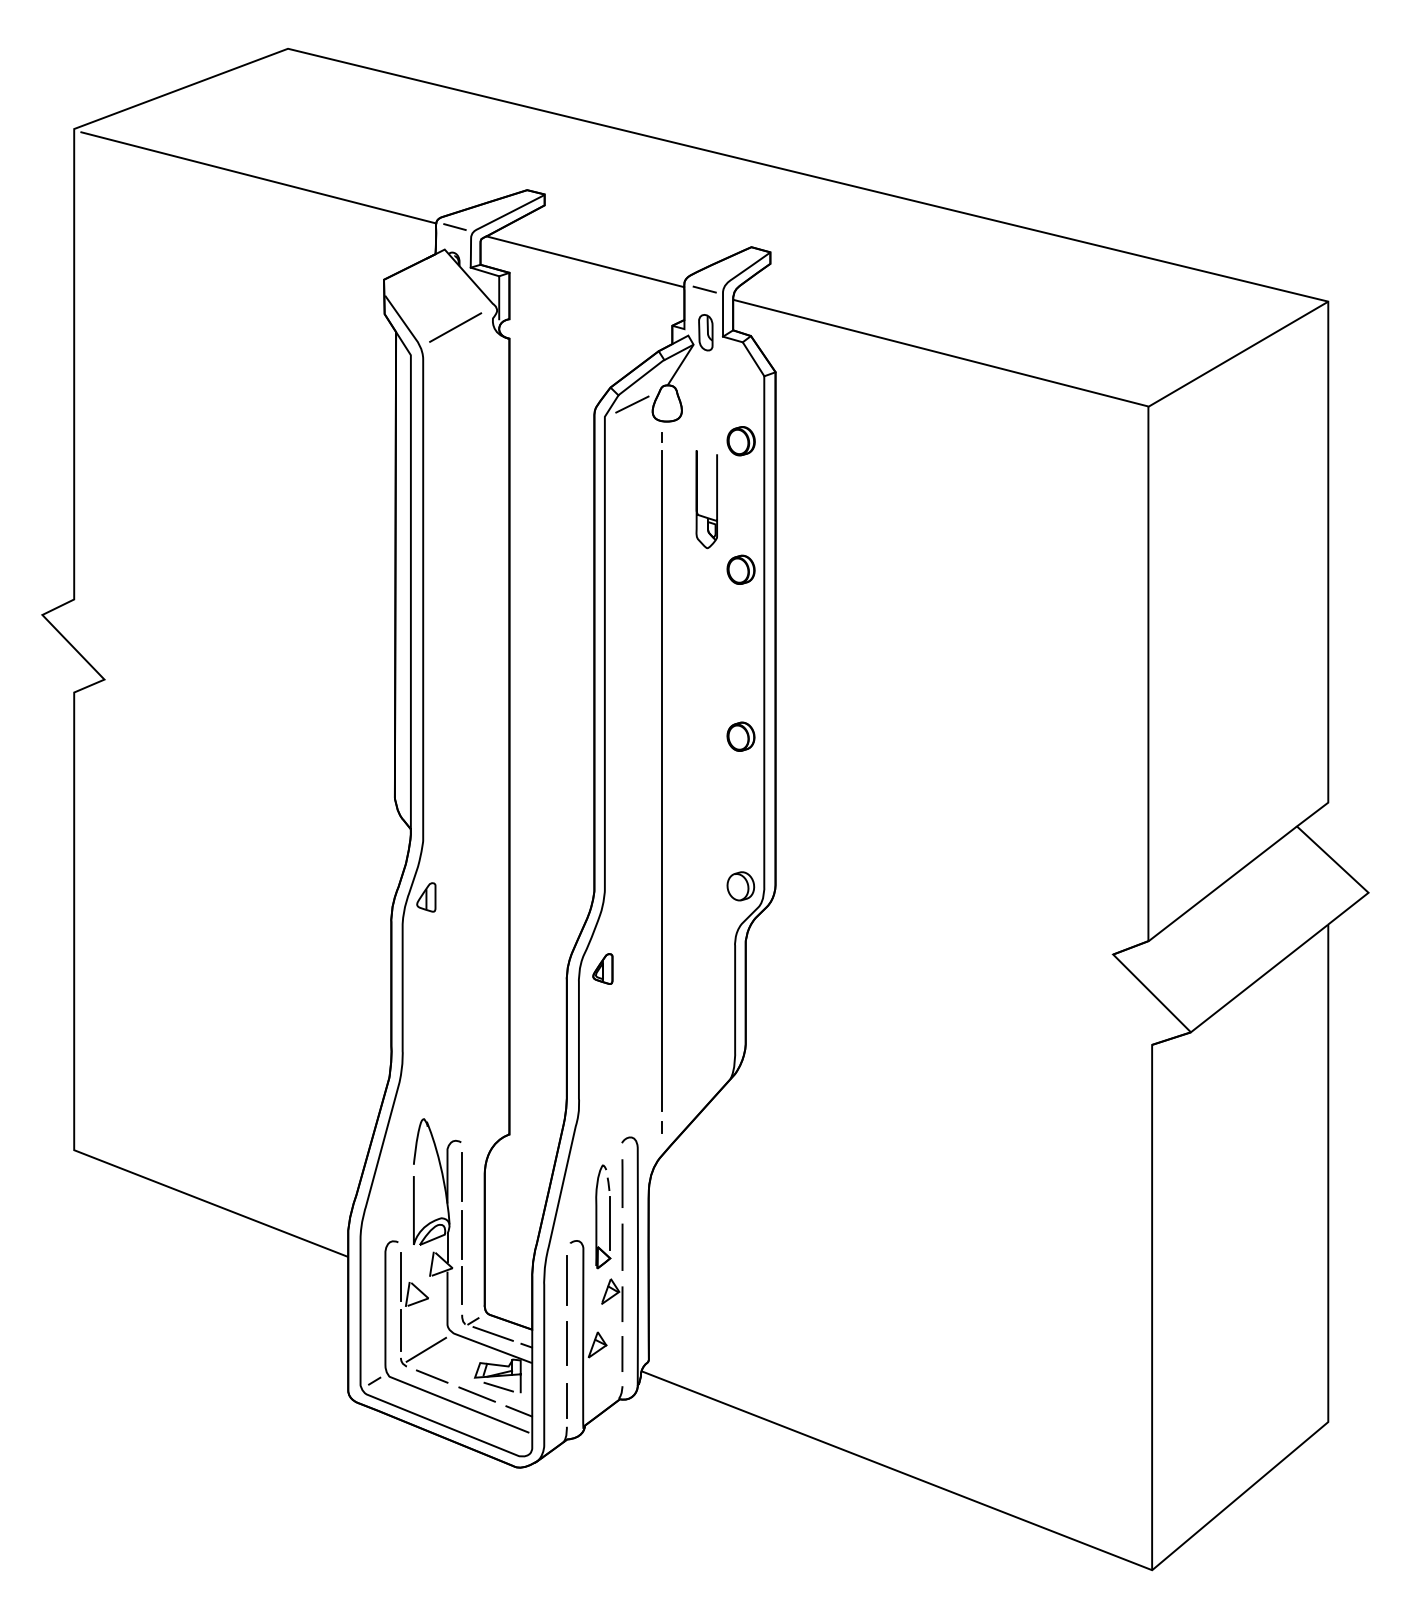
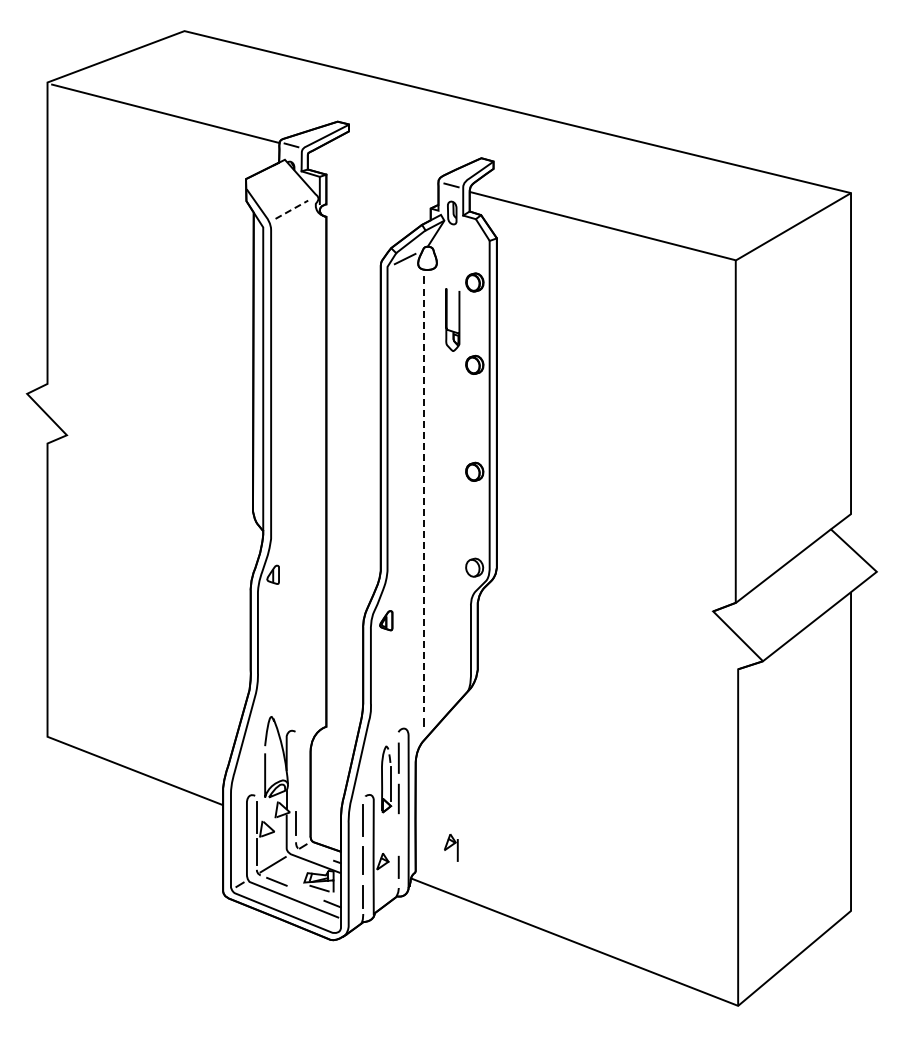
line: (584, 261) -> (374, 167), removed
line: (454, 327) -> (291, 209), solid -> dashed
line: (662, 781) -> (424, 500), solid -> dashed
line: (462, 1176) -> (296, 753), removed
line: (462, 1234) -> (296, 790), removed
part: (612, 1299) -> (451, 847), moved
line: (492, 1333) -> (315, 854), removed
line: (476, 1393) -> (305, 892), removed

